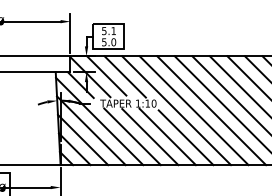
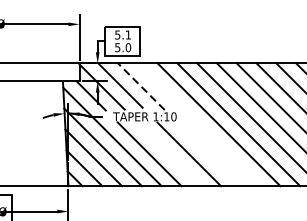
line: (124, 76) -> (140, 86), solid -> dashed
line: (176, 110) -> (199, 124), removed
line: (150, 136) -> (169, 153), removed
line: (185, 137) -> (209, 155), removed

